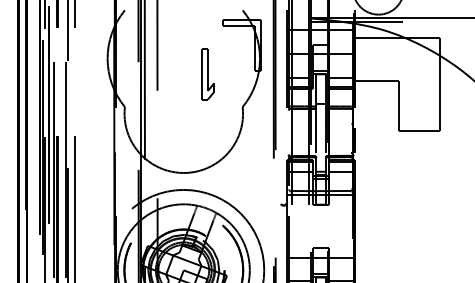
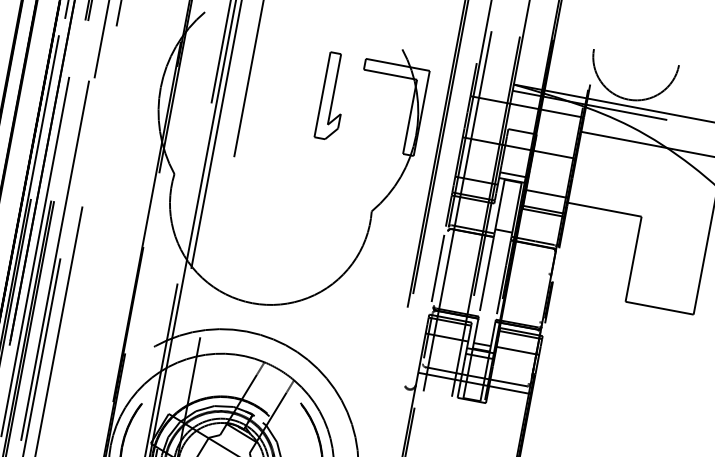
part: (207, 74) -> (332, 97), moved
line: (287, 132) -> (438, 268), added

